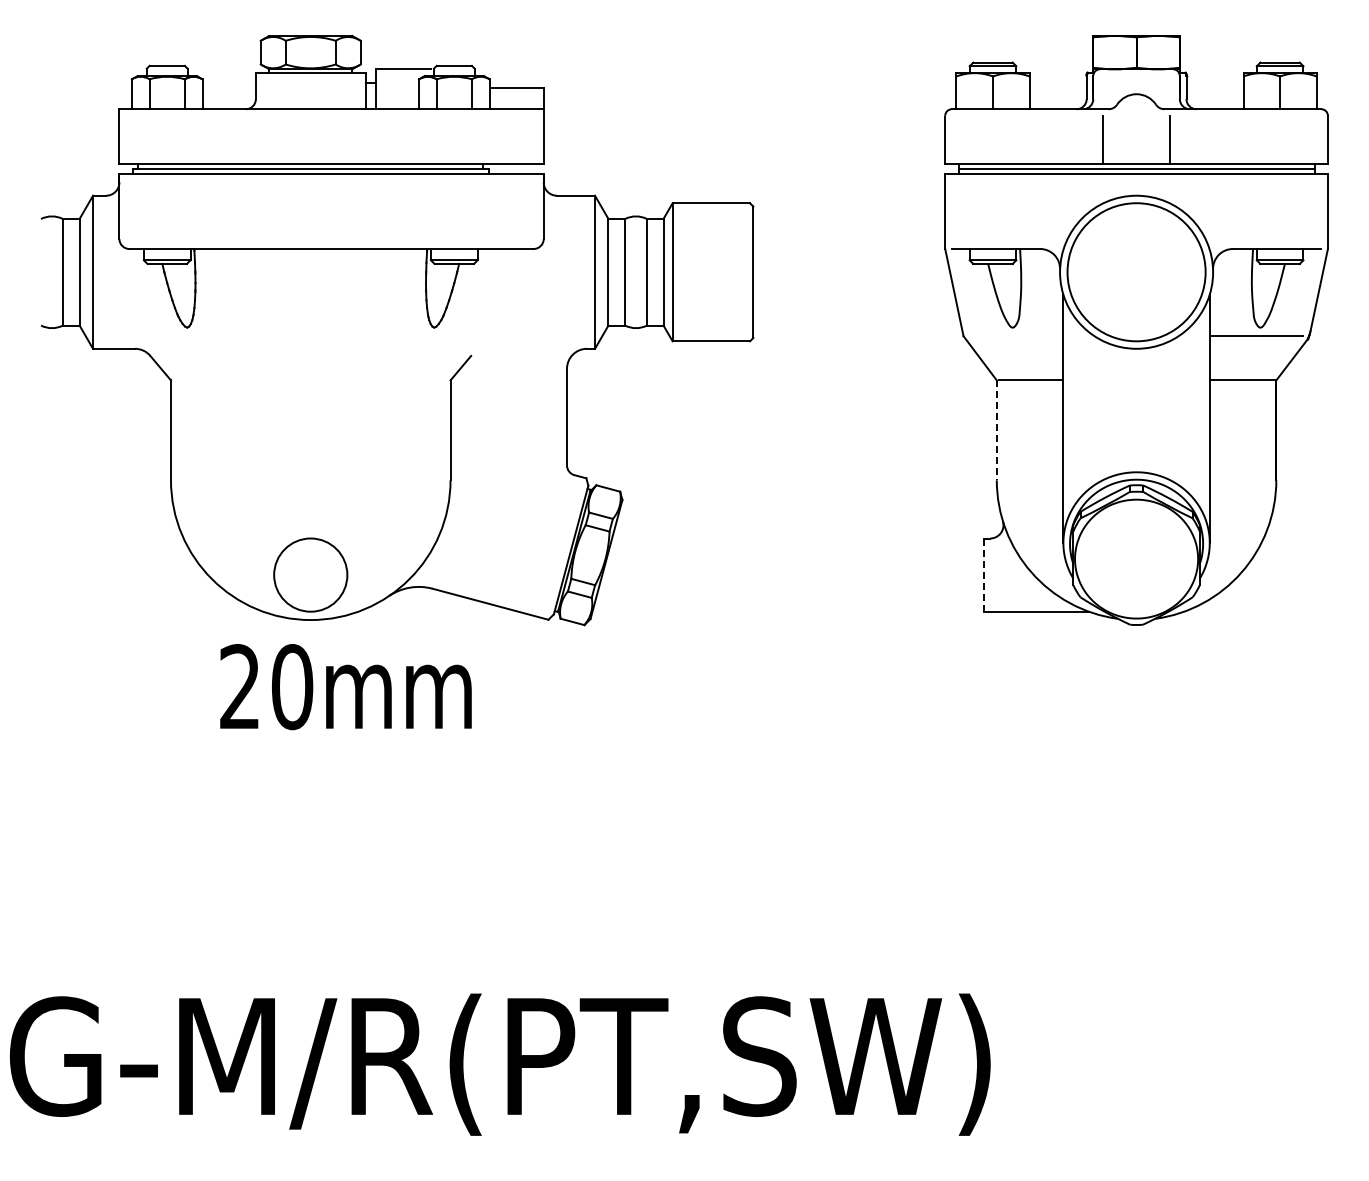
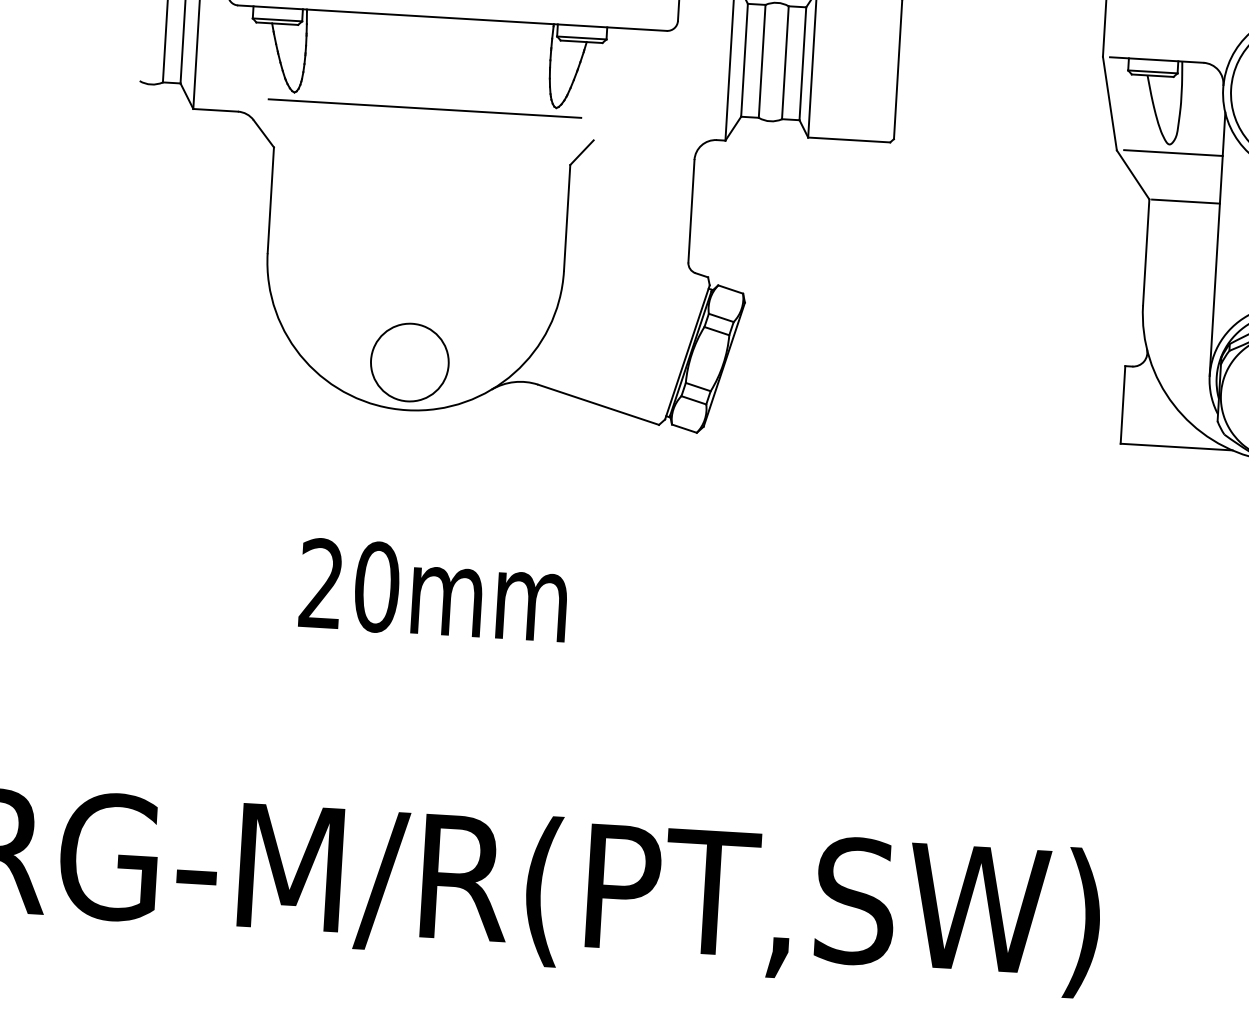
line: (310, 335) -> (424, 108), added
line: (1016, 335) -> (1173, 153), added
line: (996, 430) -> (1145, 252), dashed -> solid
line: (983, 575) -> (1122, 405), dashed -> solid
text: (345, 687) -> (433, 590), moved

